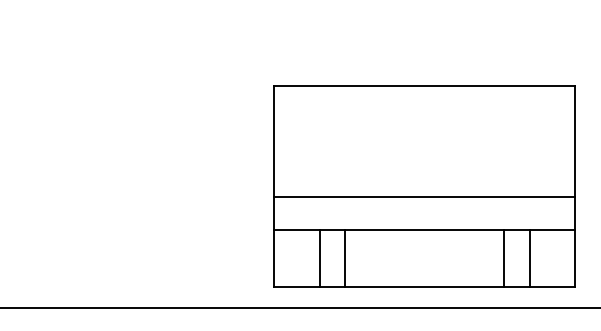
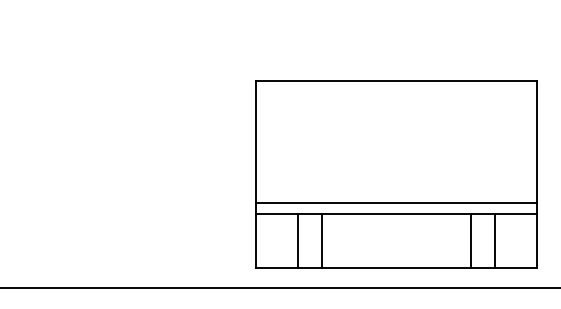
line: (424, 197) -> (396, 203), moved

